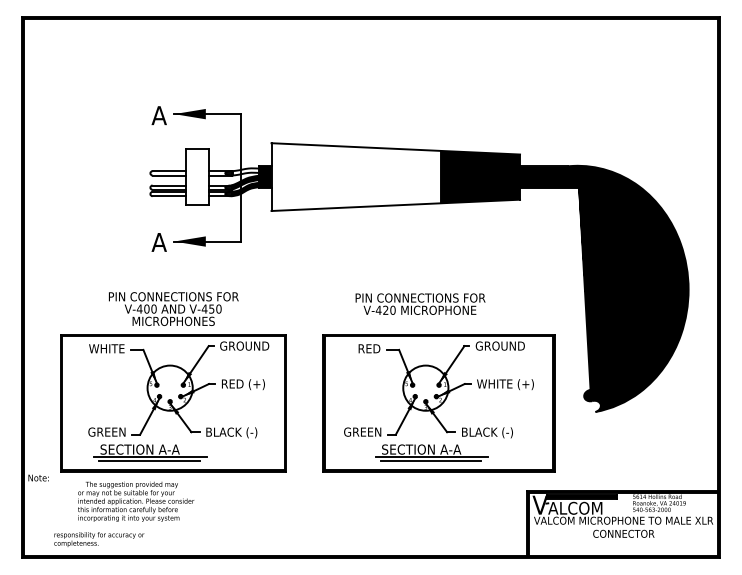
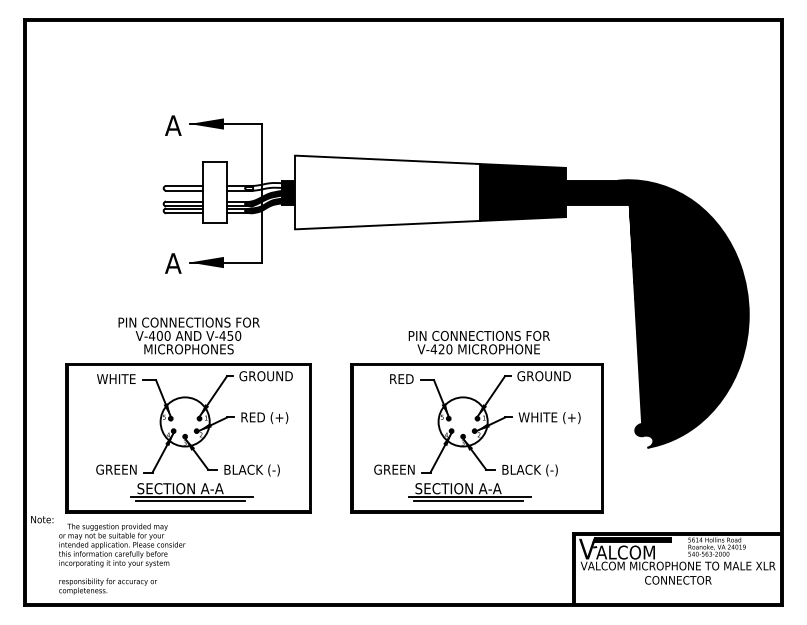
text: (419, 304) -> (478, 342), moved
part: (150, 453) -> (191, 492), moved
text: (136, 501) -> (122, 545), moved

